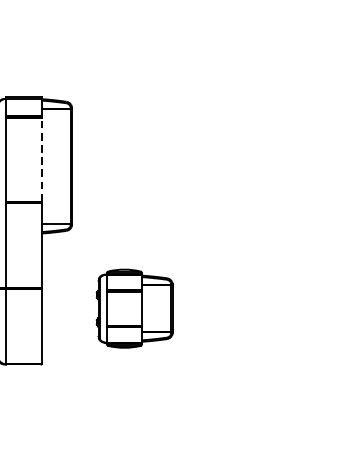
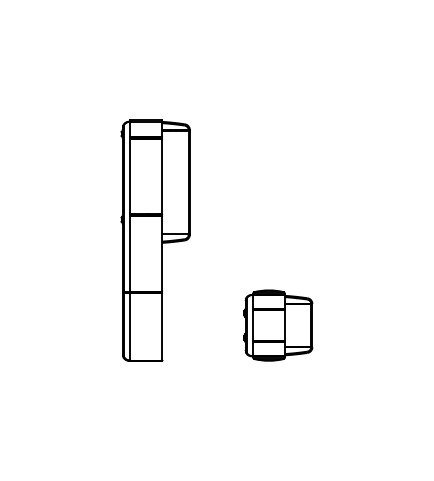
line: (41, 159) -> (162, 176), dashed -> solid
part: (134, 308) -> (278, 325), moved

